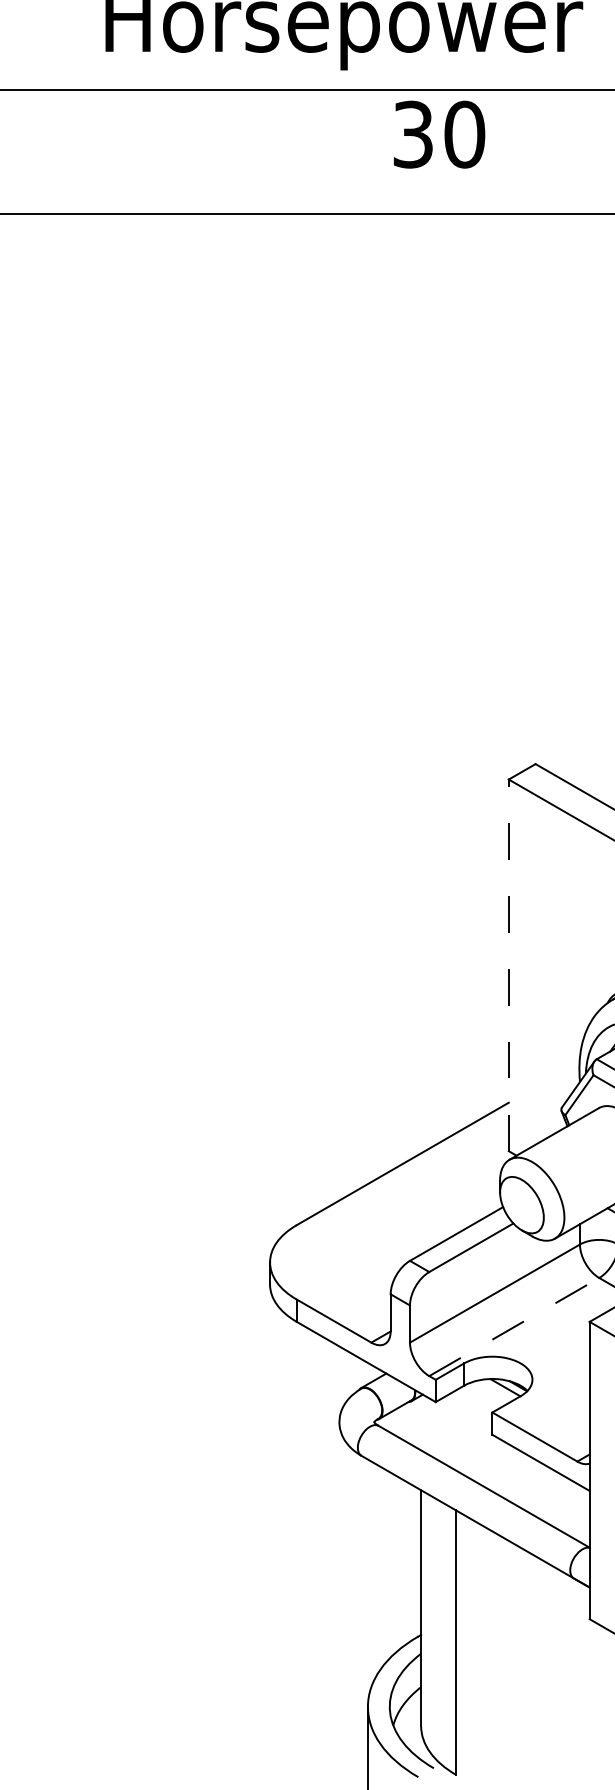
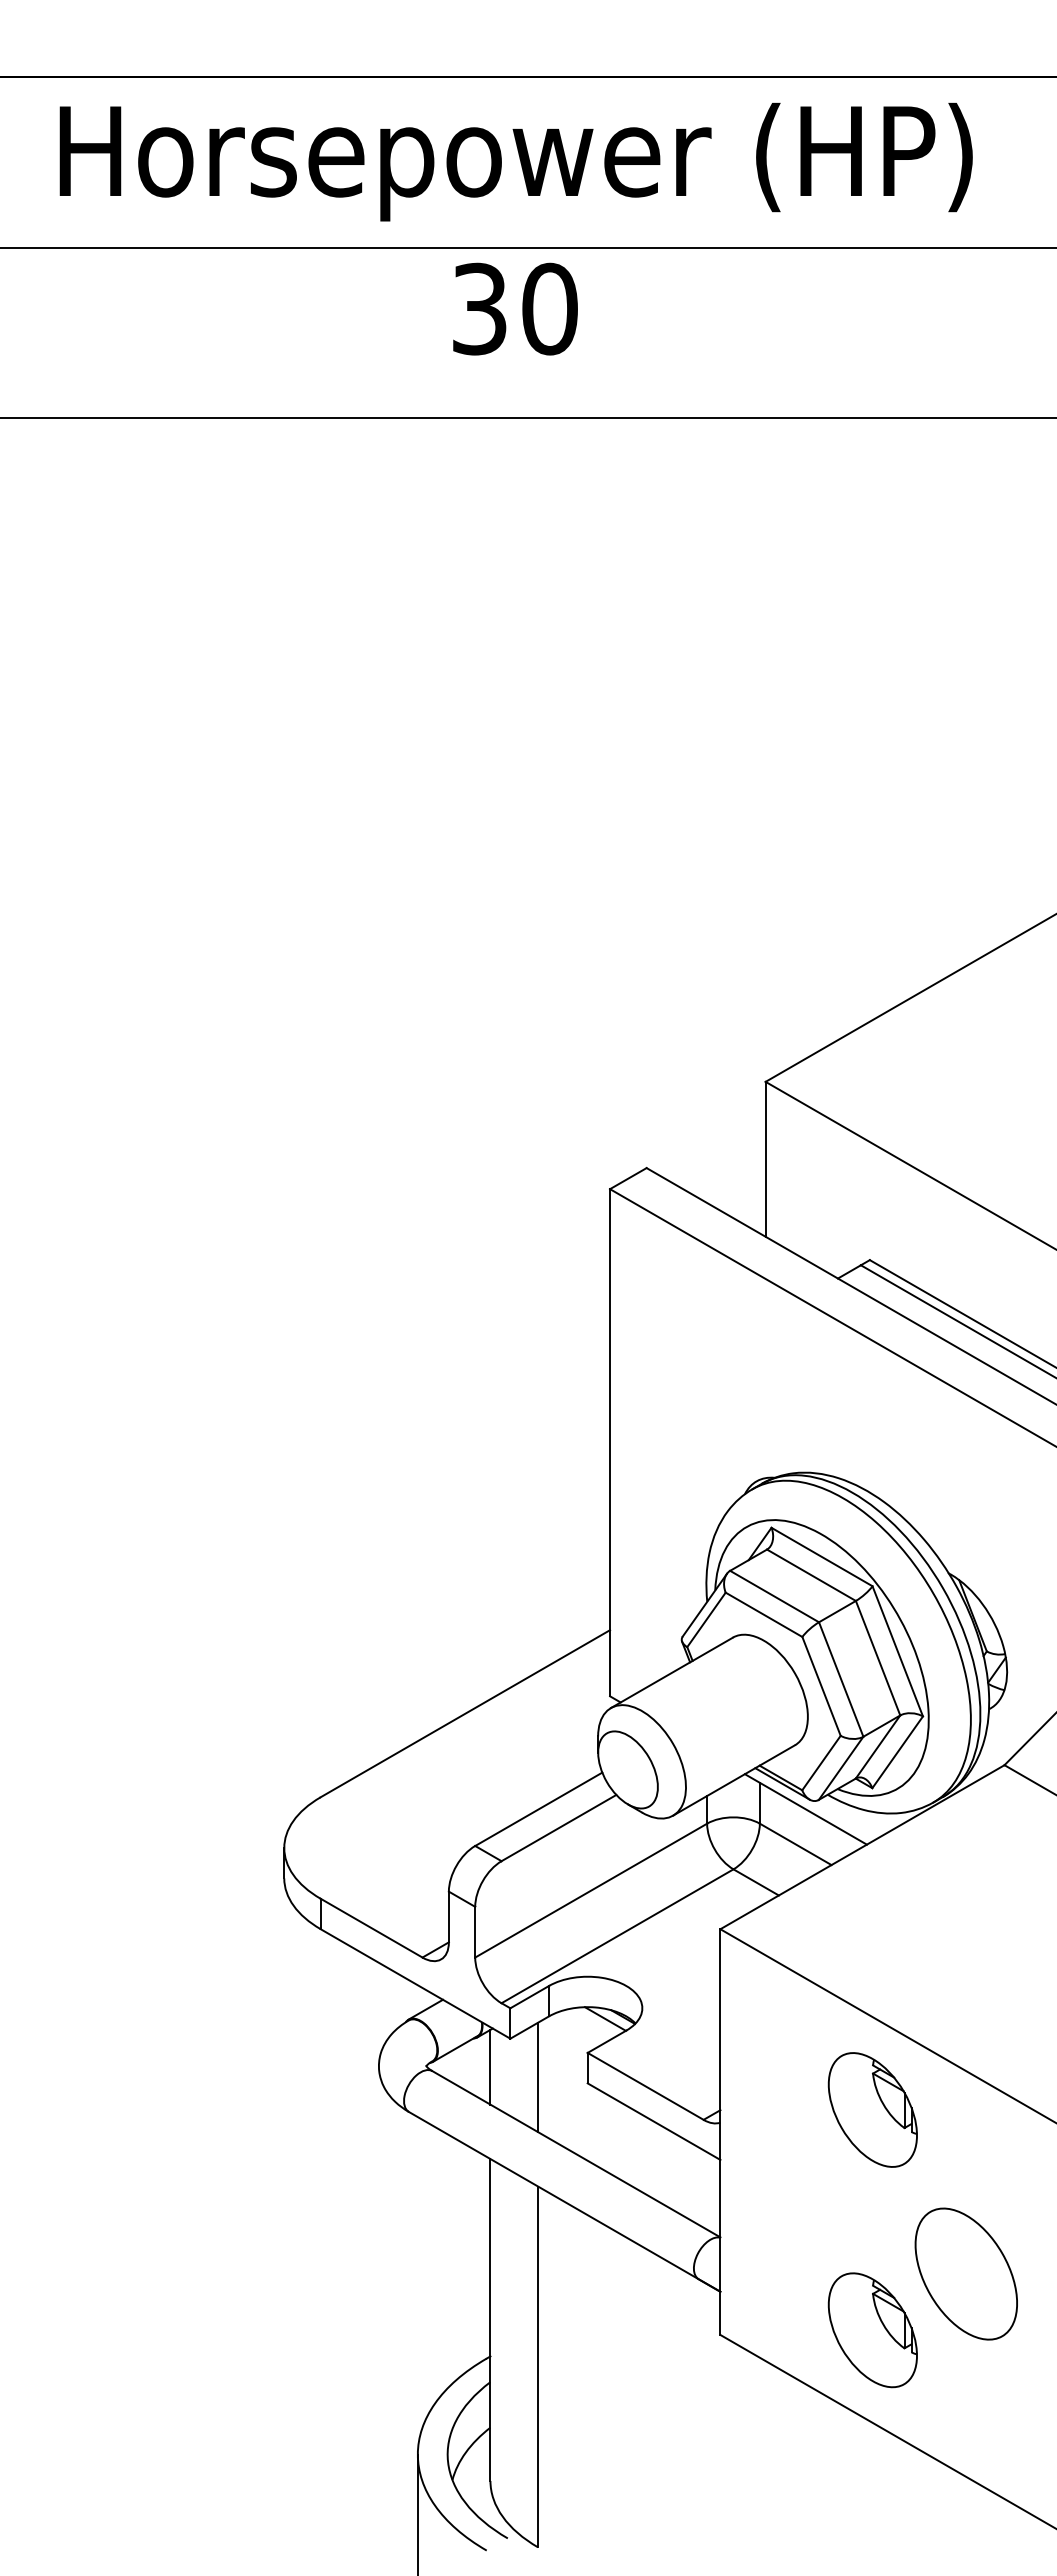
line: (509, 965) -> (610, 1442), dashed -> solid
line: (514, 1327) -> (617, 1936), dashed -> solid
line: (421, 1422) -> (490, 2066), added
line: (456, 1430) -> (538, 2077), added

